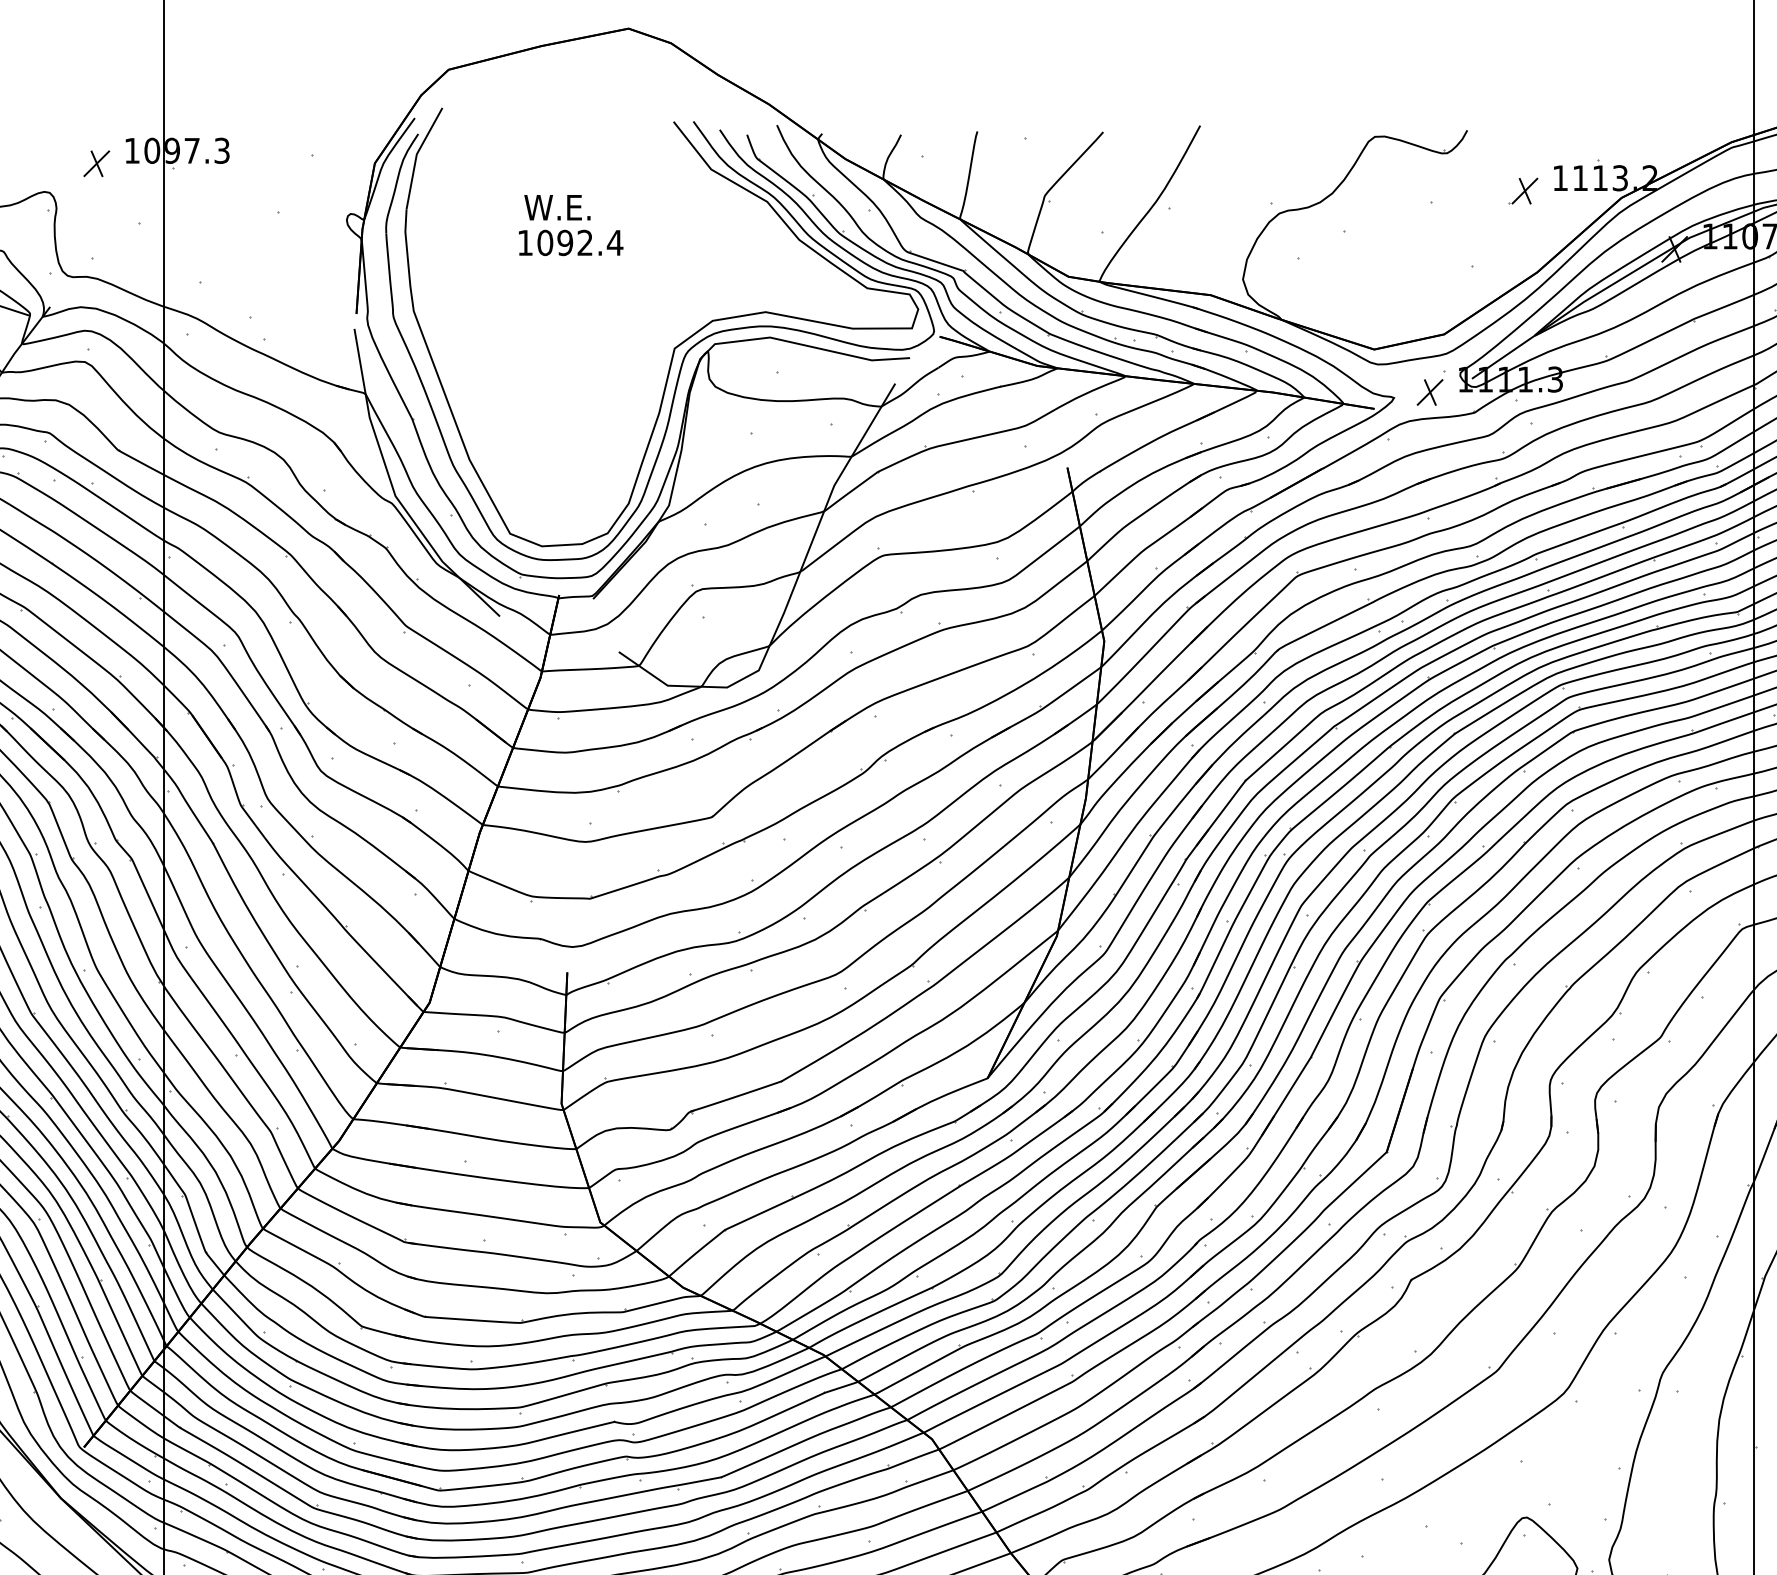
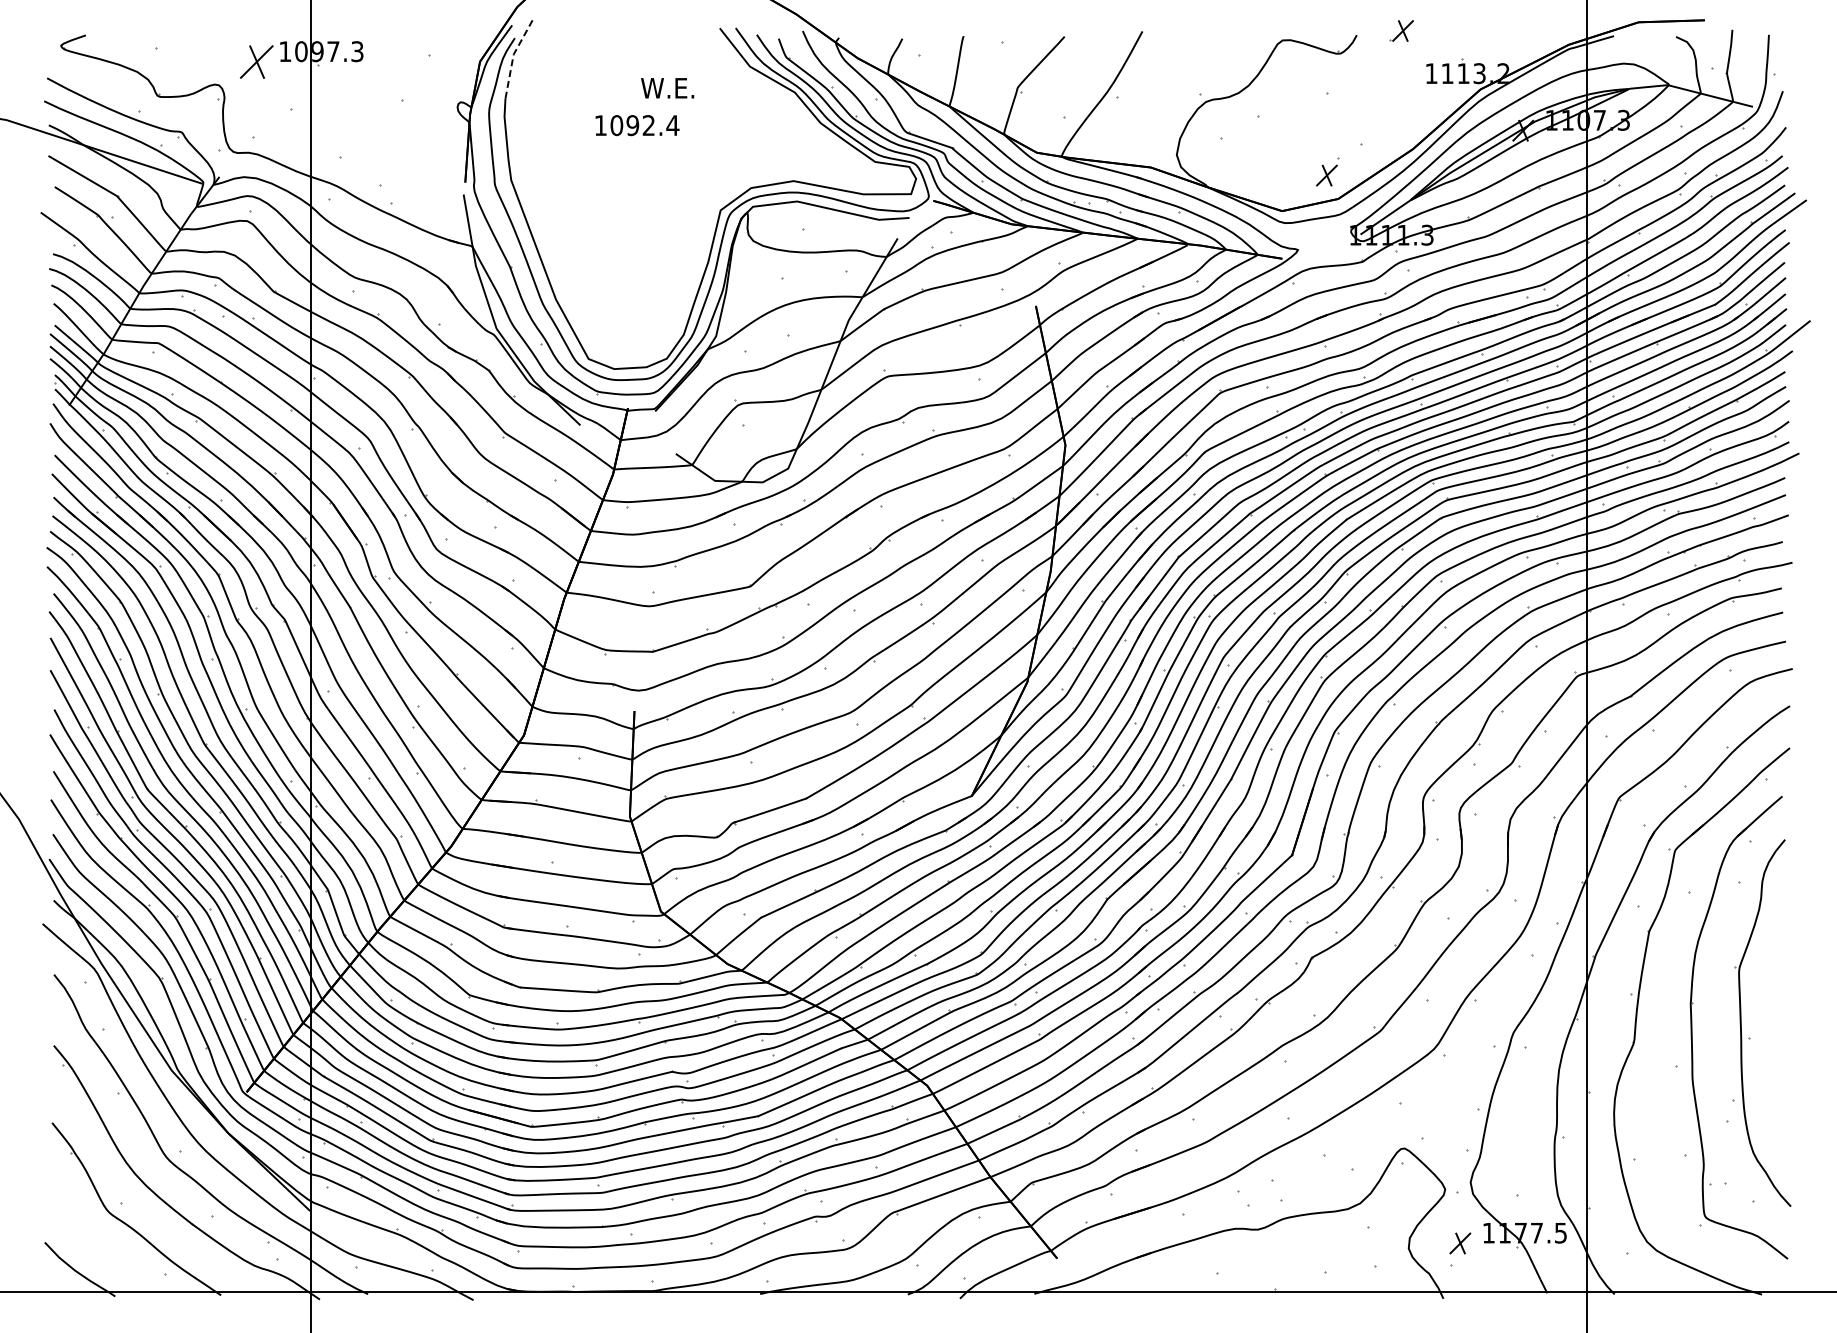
line: (416, 154) -> (513, 54), solid -> dashed
part: (96, 163) -> (256, 61), size x1.6
part: (1523, 190) -> (1401, 30), moved
text: (557, 207) -> (667, 88), moved
part: (1430, 387) -> (1327, 171), moved

